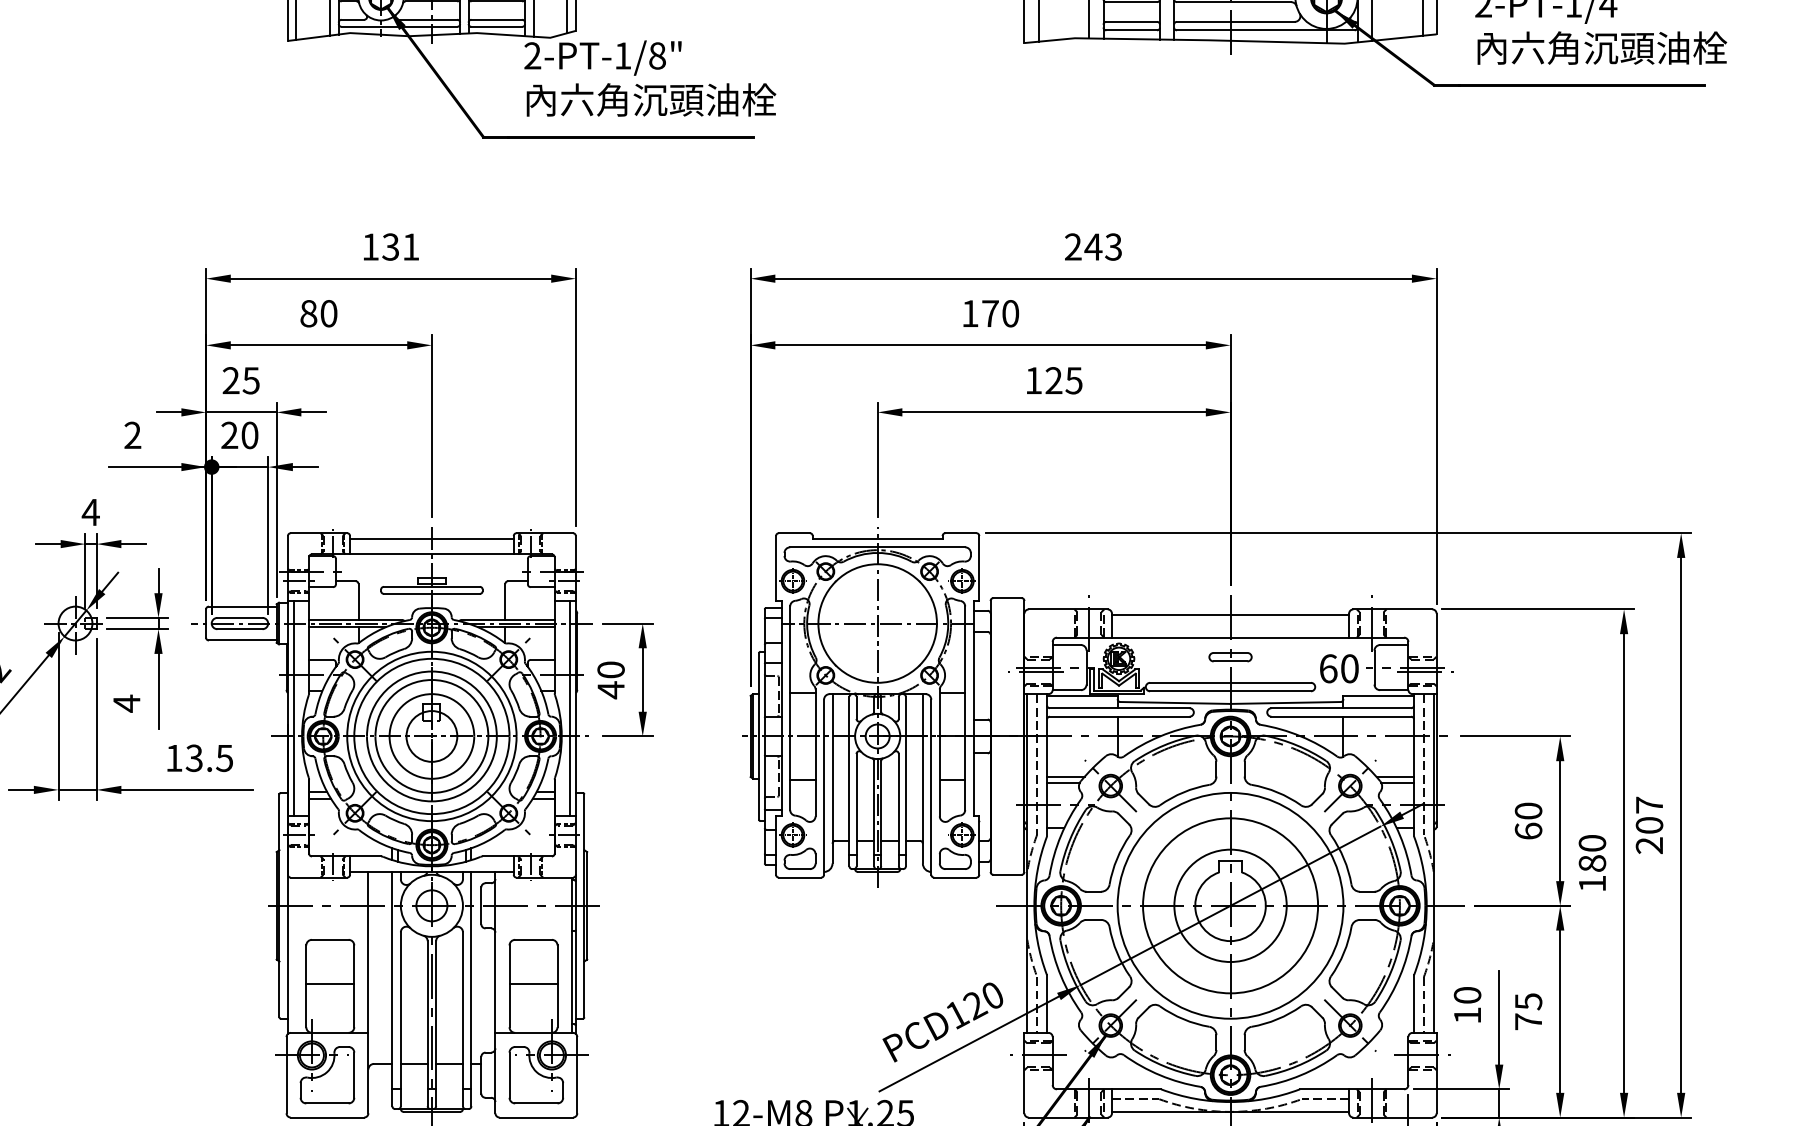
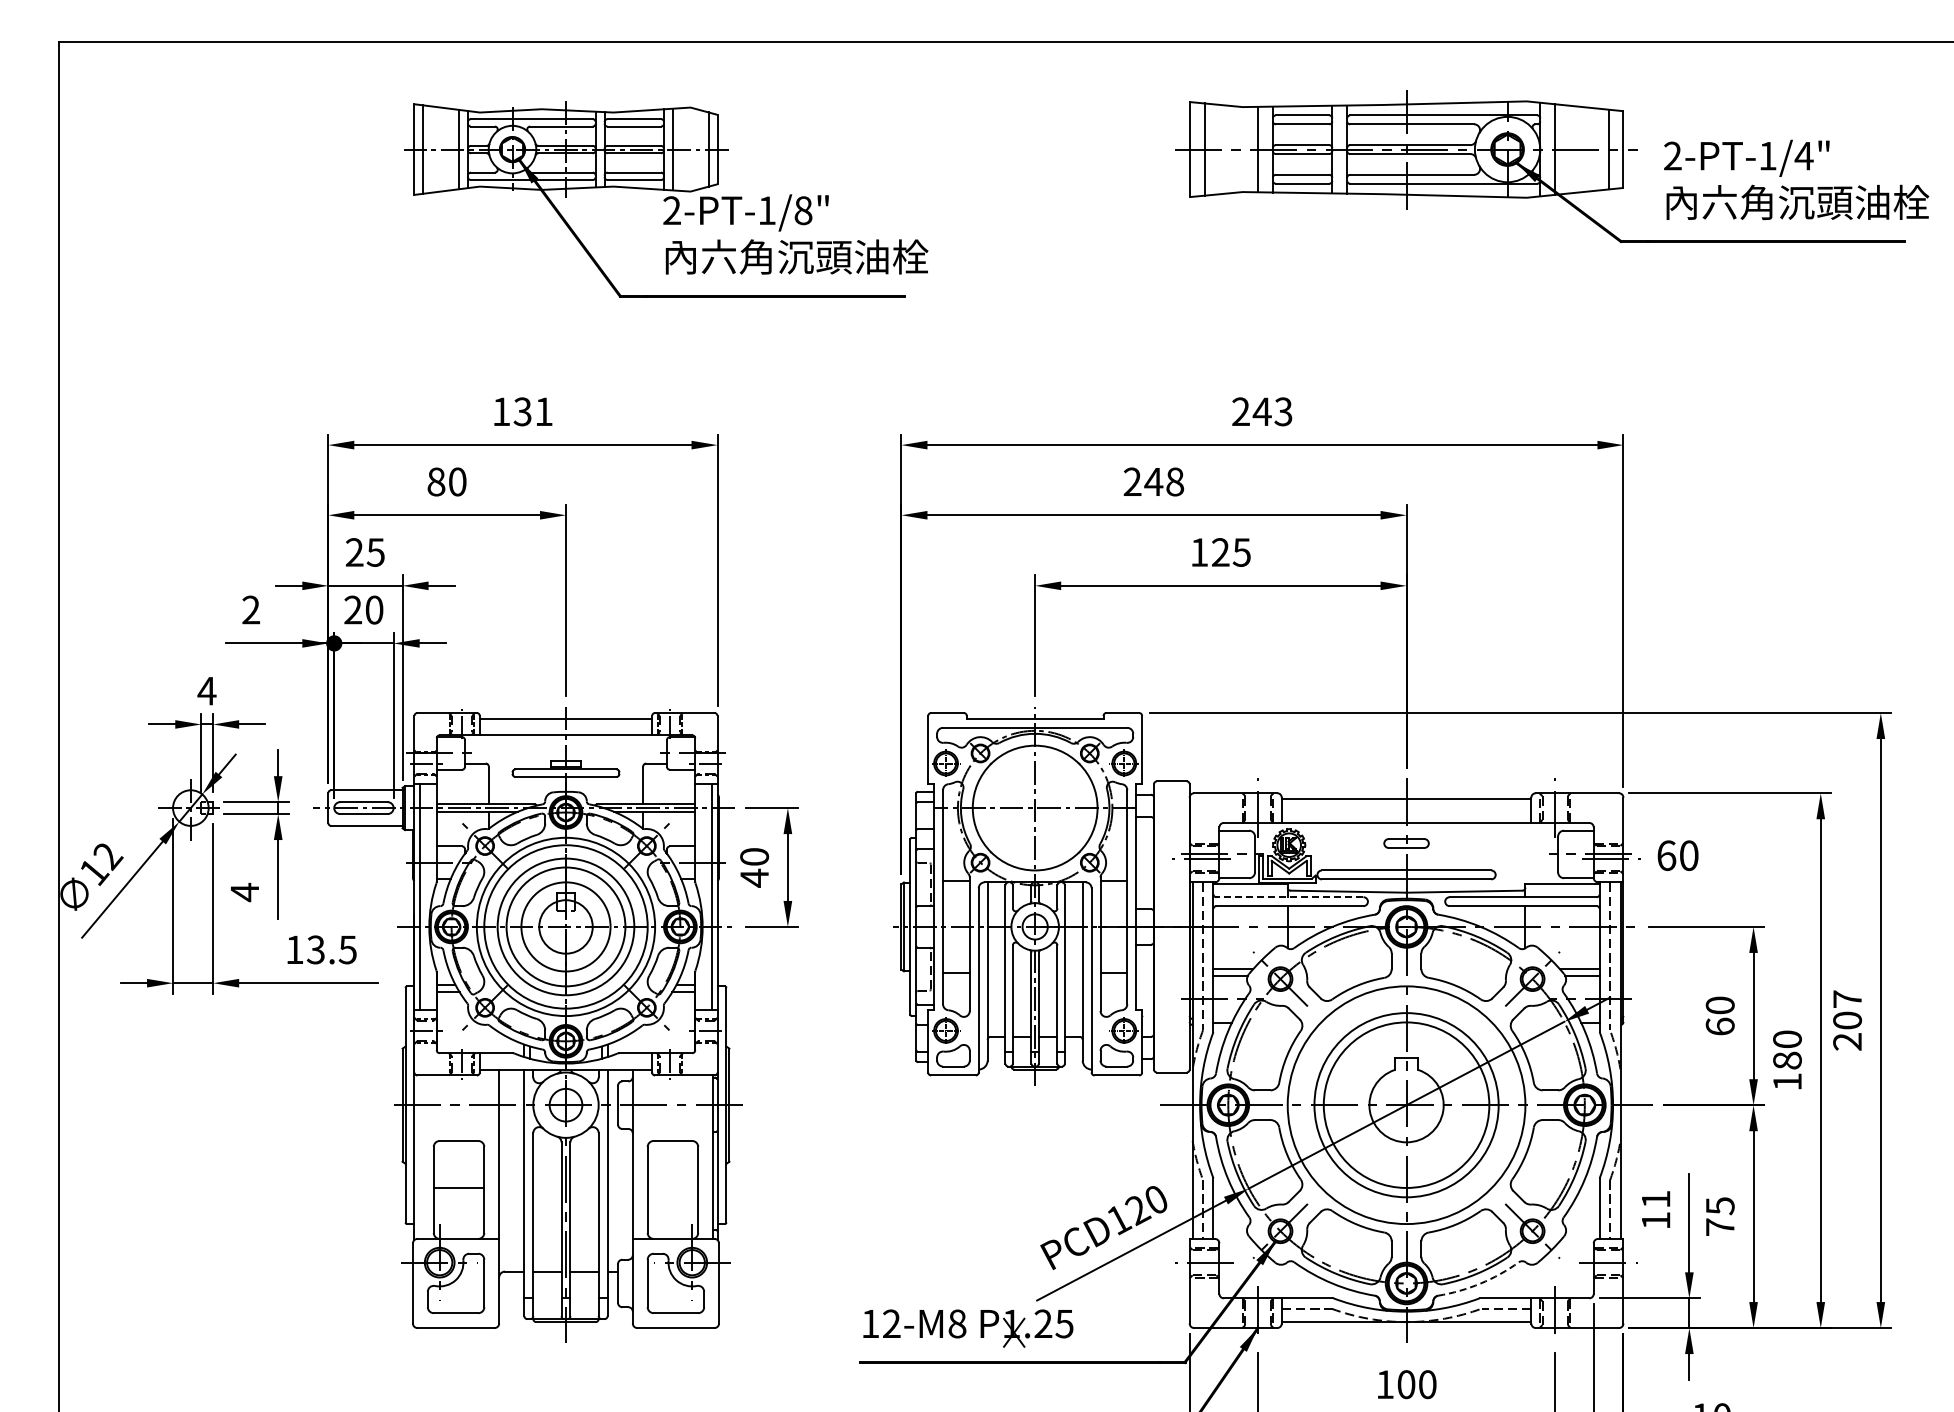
text: (990, 313) -> (1153, 481), 170 -> 248
text: (1338, 668) -> (1677, 855), moved
line: (1119, 708) -> (1289, 897), solid -> dashed
circle: (1230, 906) -> (1406, 1105), size x1.4
line: (533, 984) -> (672, 1187), removed
text: (1467, 994) -> (1655, 1198), 10 -> 11
arc: (1300, 1075) -> (1480, 1283), solid -> dashed

